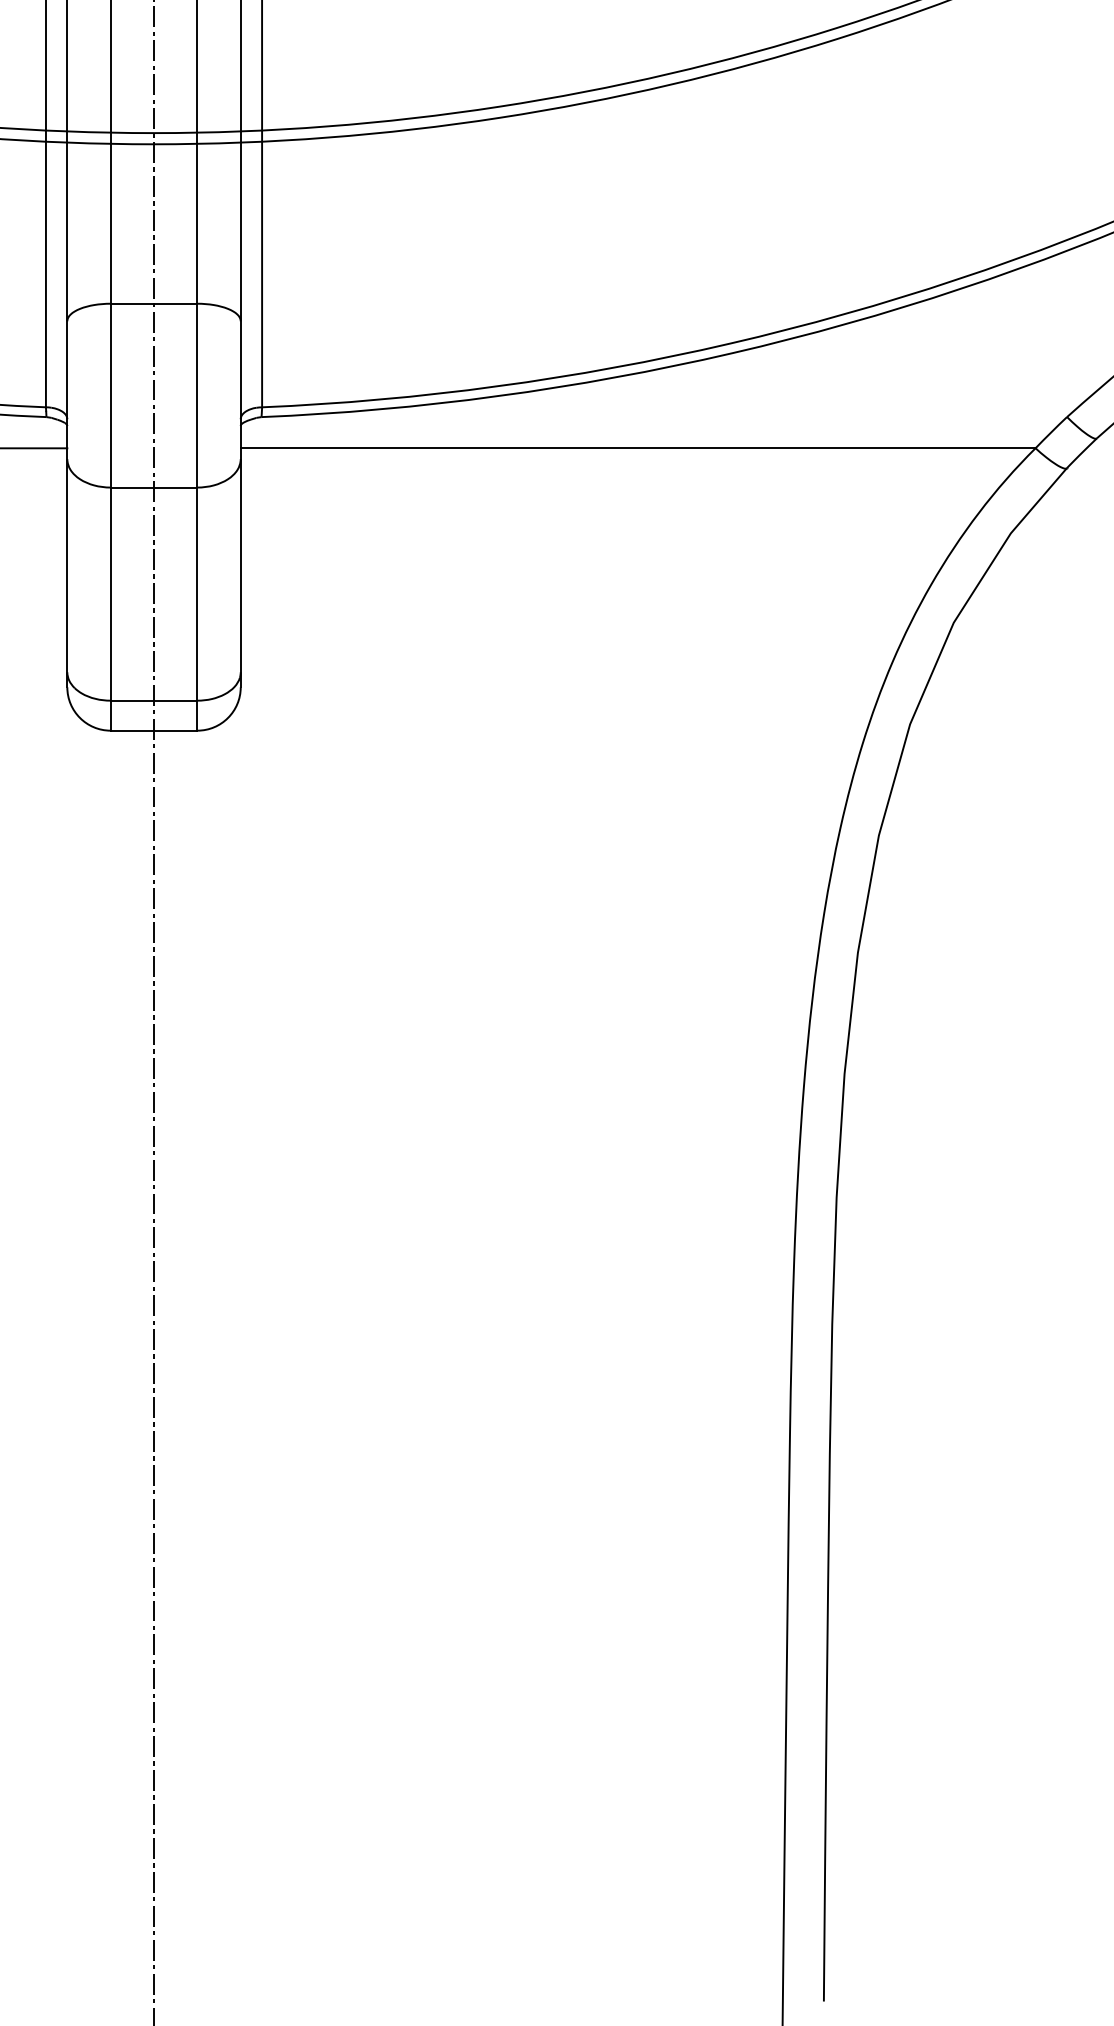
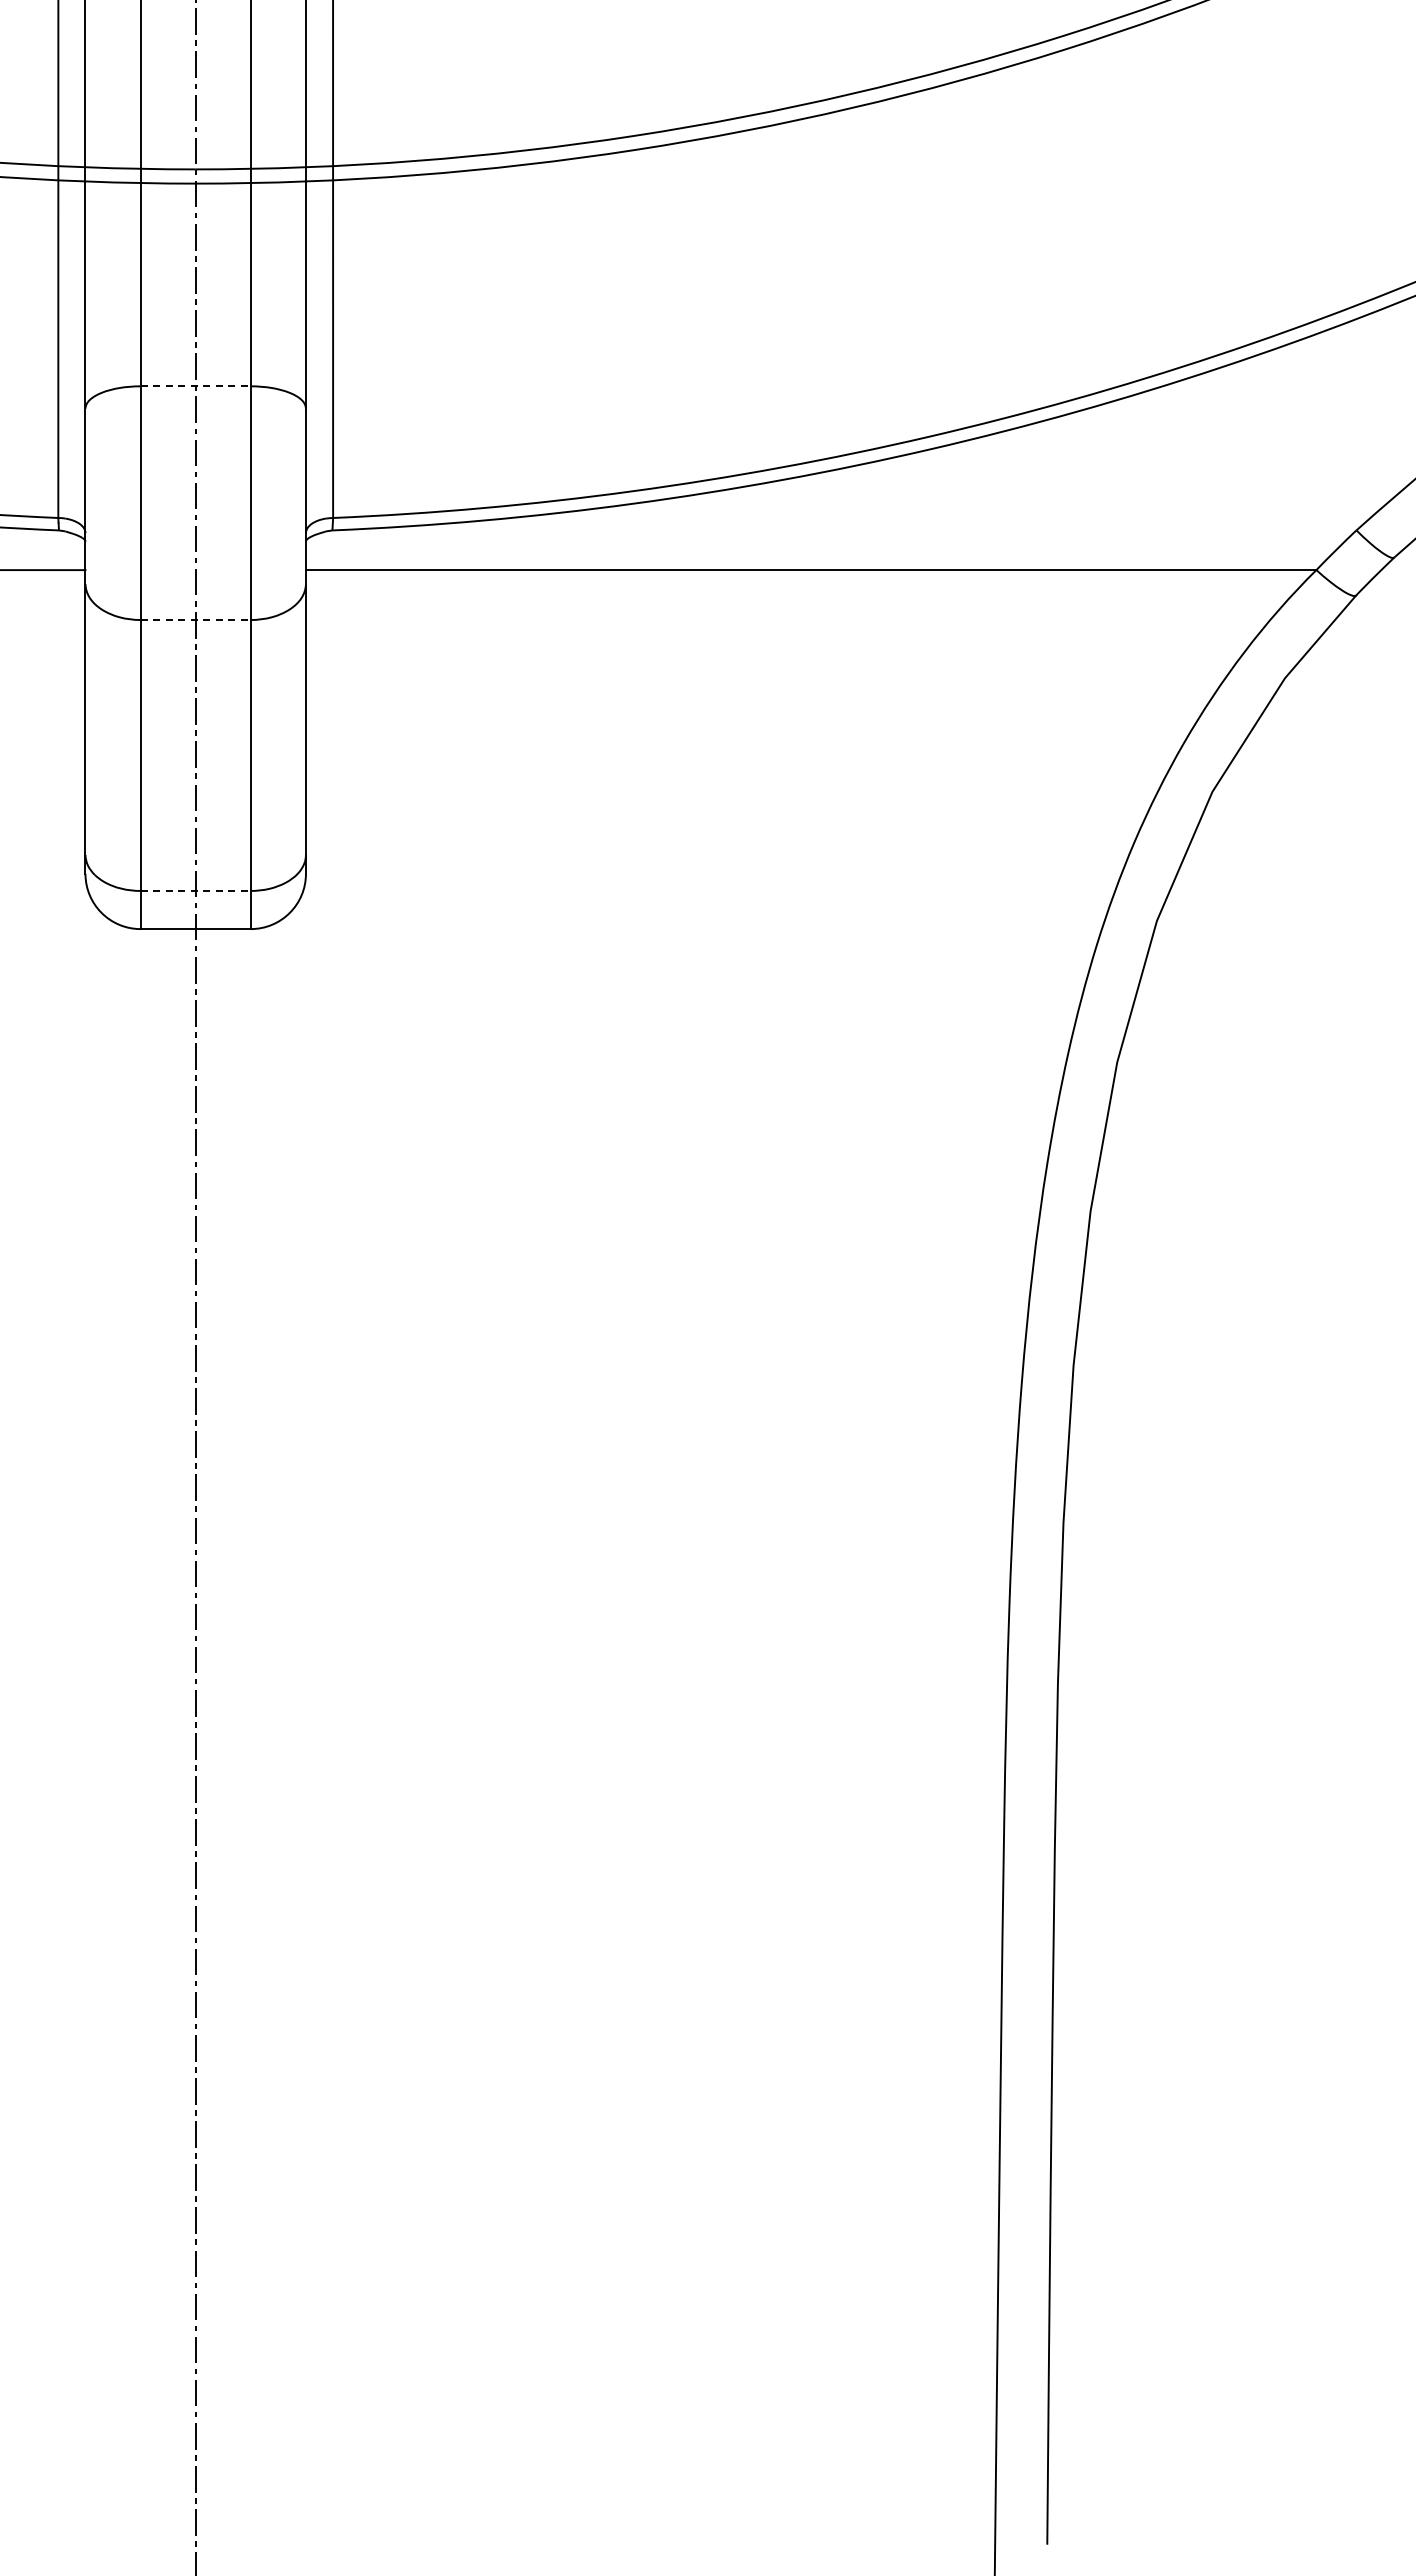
line: (154, 303) -> (196, 386), solid -> dashed
line: (154, 487) -> (196, 620), solid -> dashed
line: (154, 700) -> (196, 890), solid -> dashed

